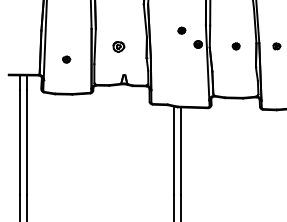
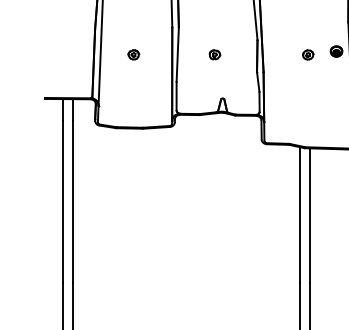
part: (181, 30) -> (307, 54), moved
part: (119, 46) -> (215, 54), size x0.62
part: (66, 59) -> (133, 54), moved

